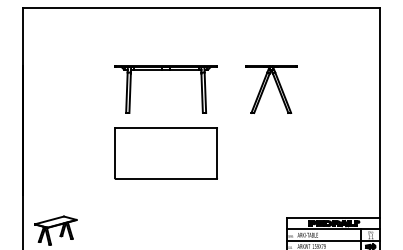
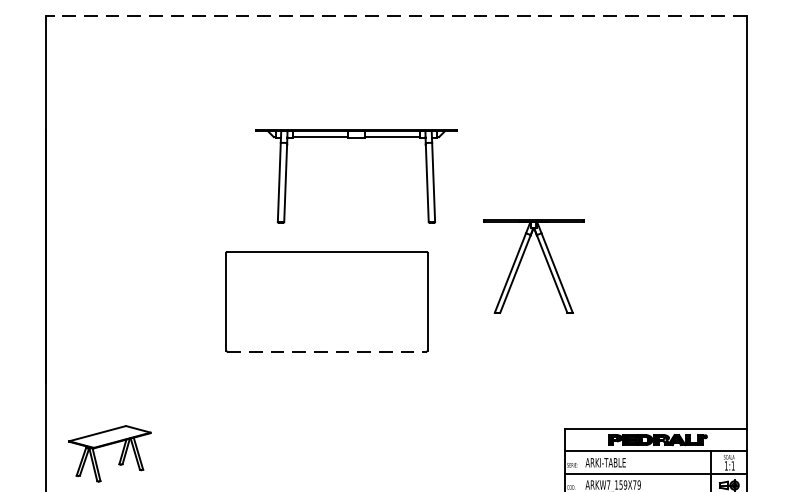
line: (201, 8) -> (396, 16), solid -> dashed
part: (165, 70) -> (355, 138), moved
part: (277, 88) -> (545, 264), moved
line: (166, 178) -> (327, 351), solid -> dashed

